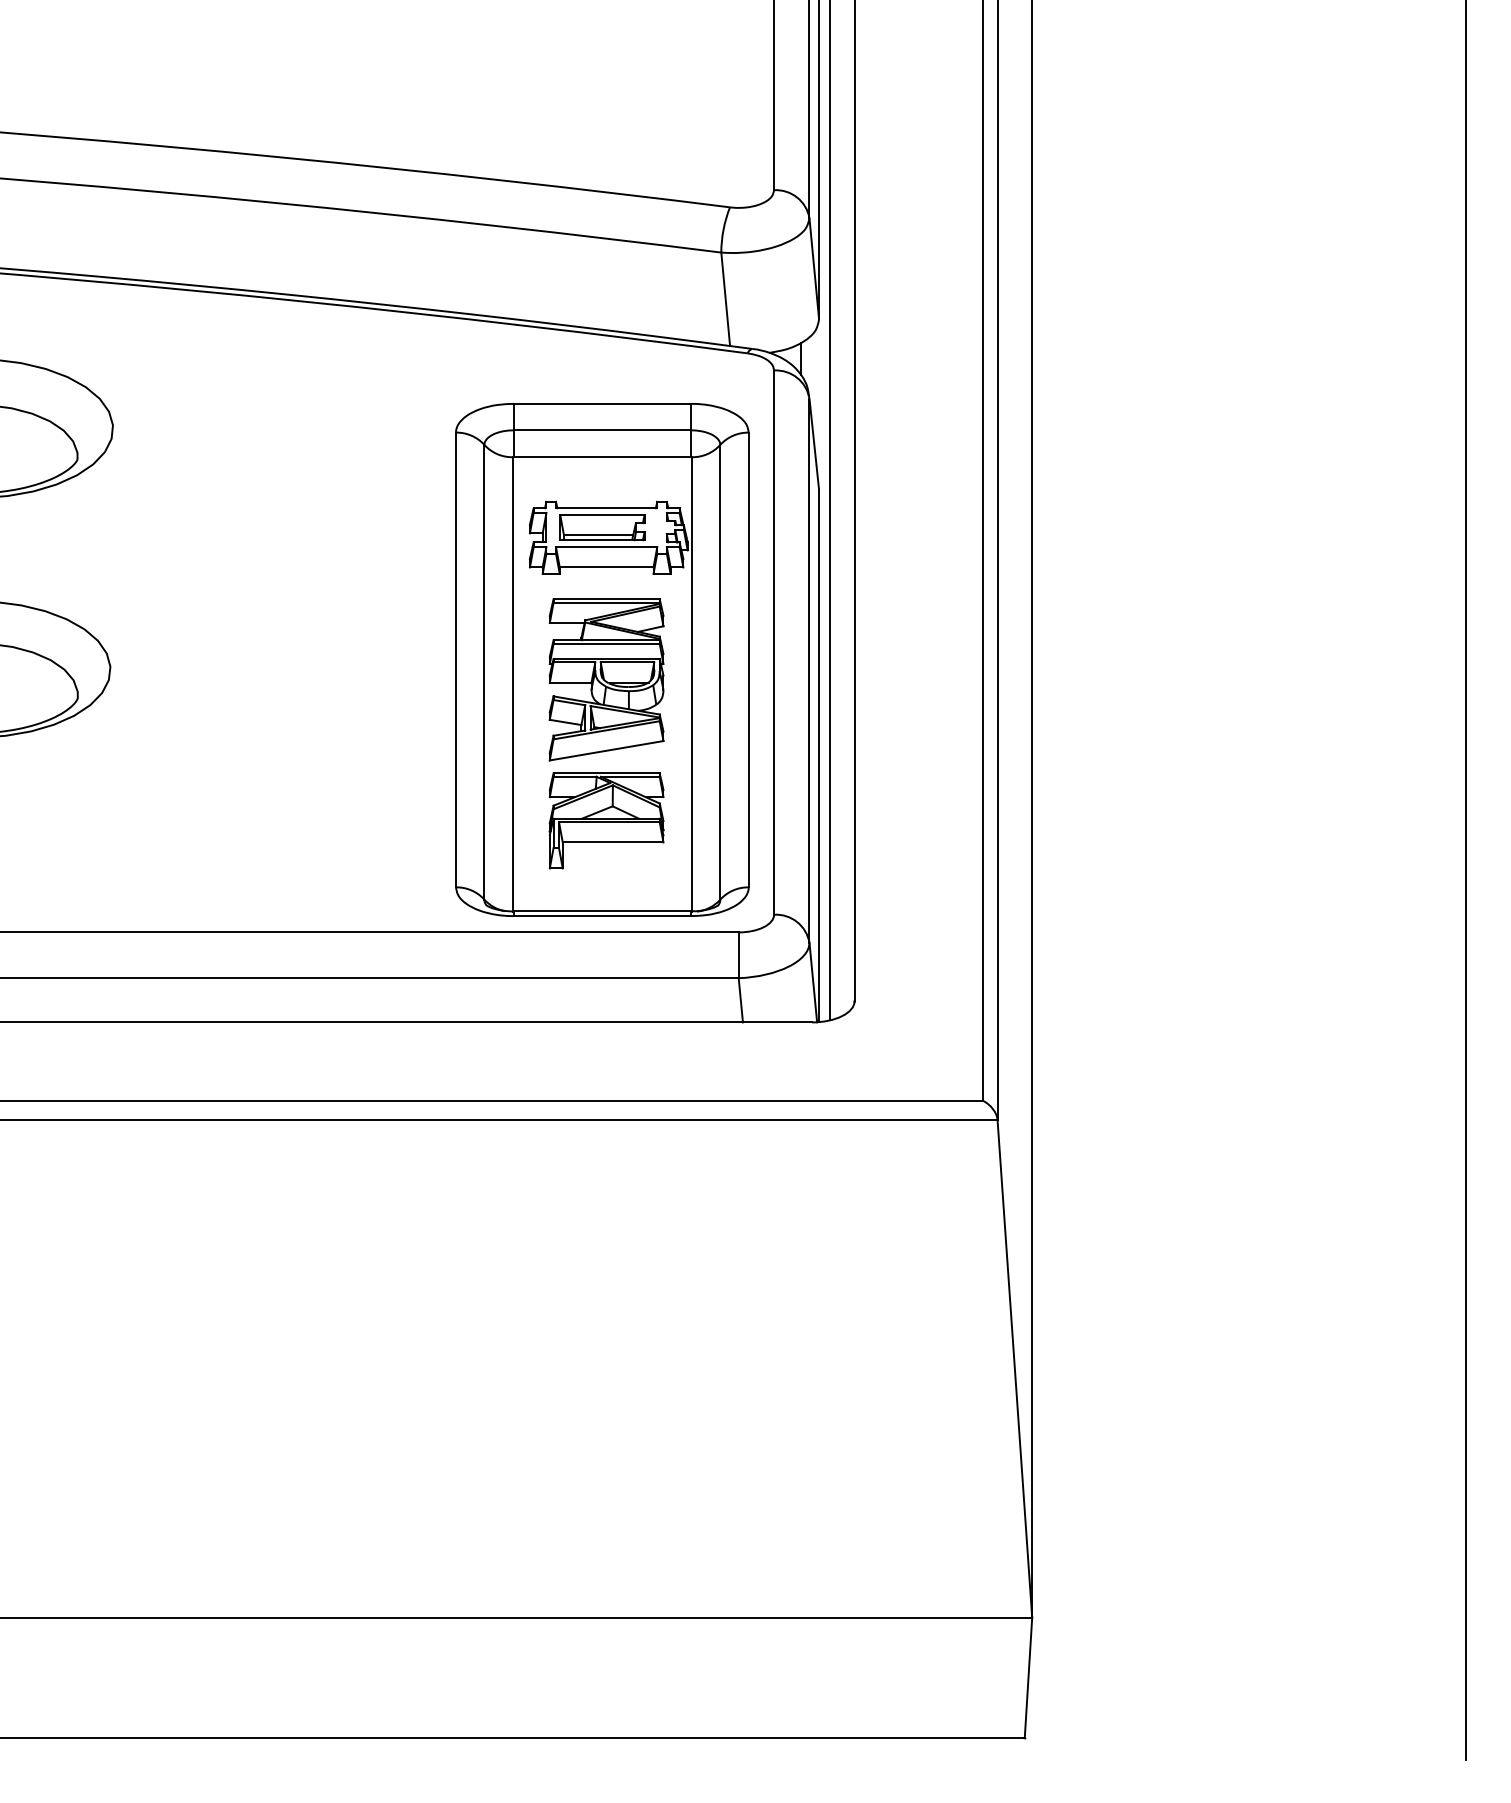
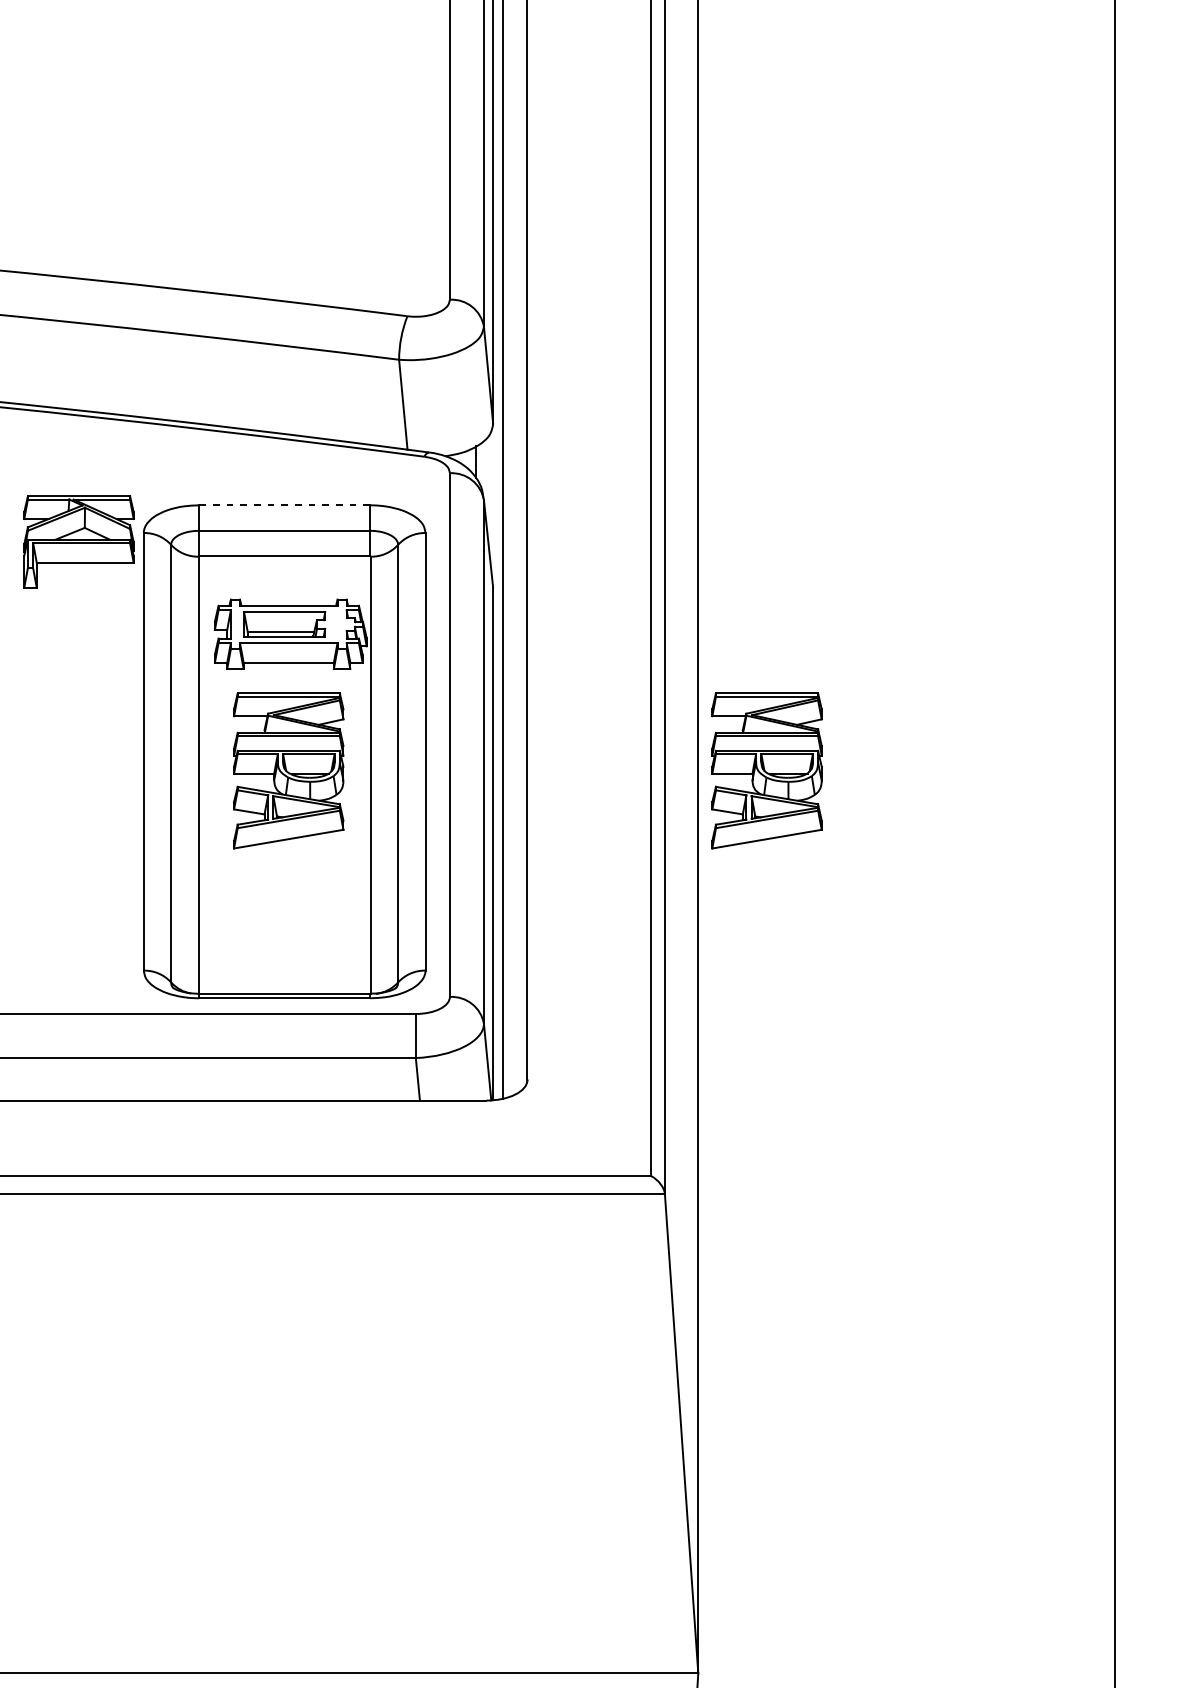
line: (602, 403) -> (284, 504), solid -> dashed
part: (1103, 679) -> (766, 770), added
part: (606, 820) -> (78, 541), moved

